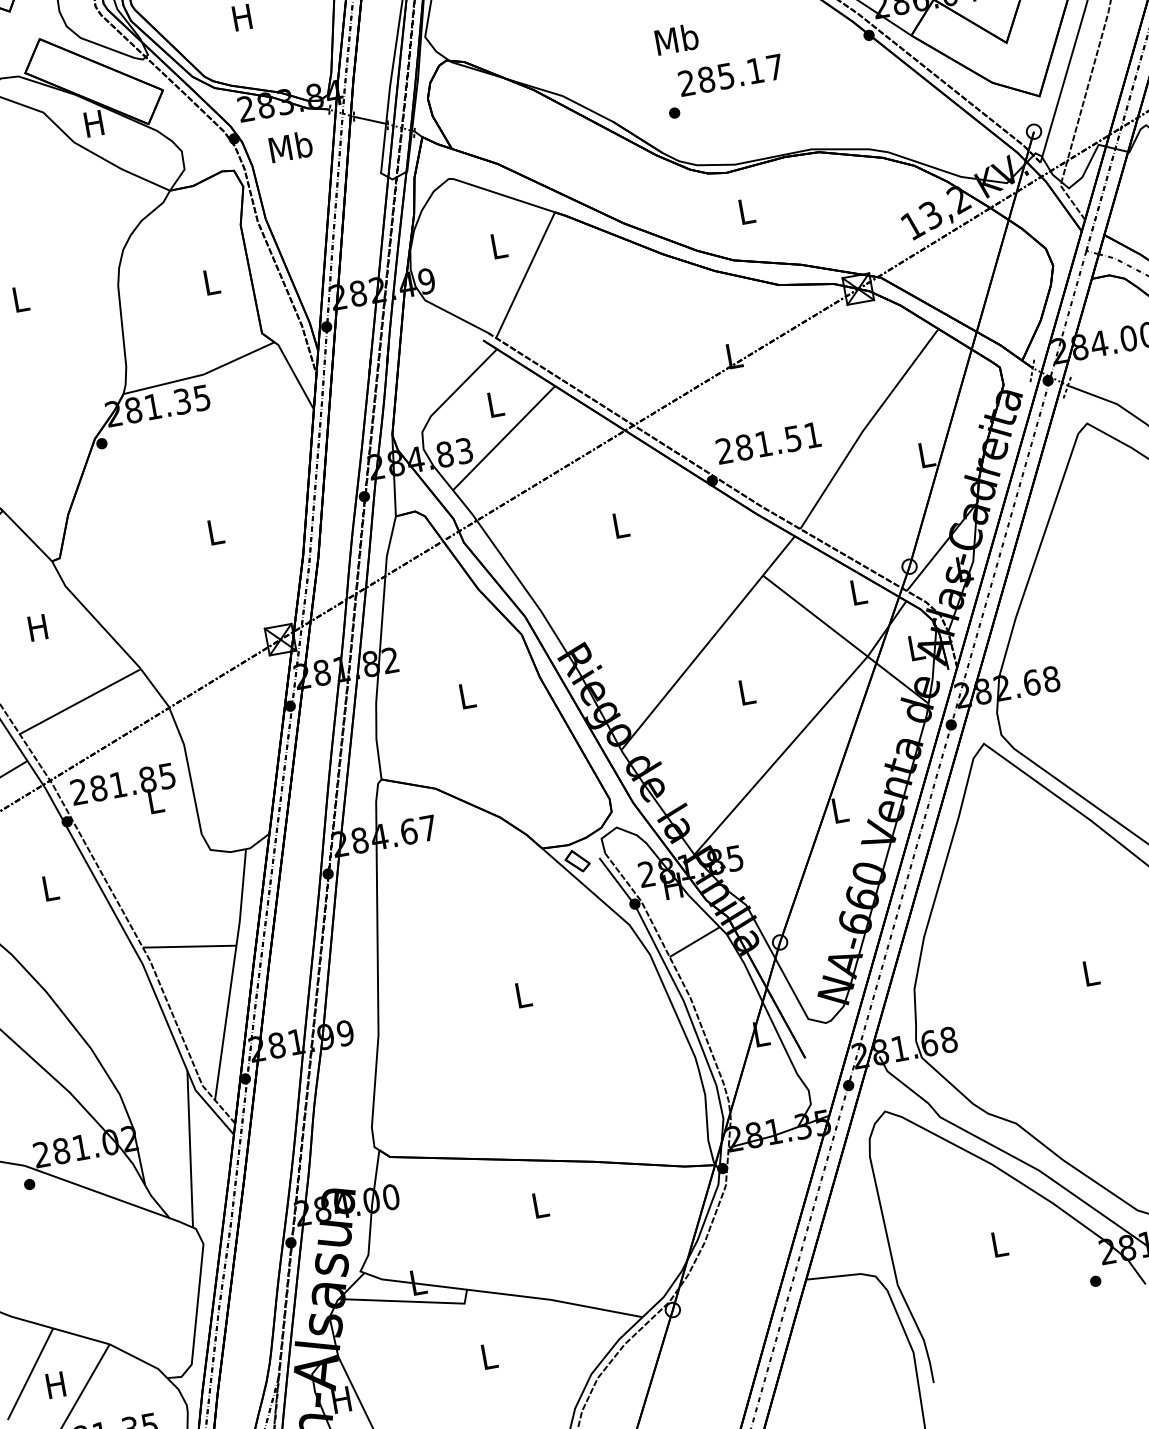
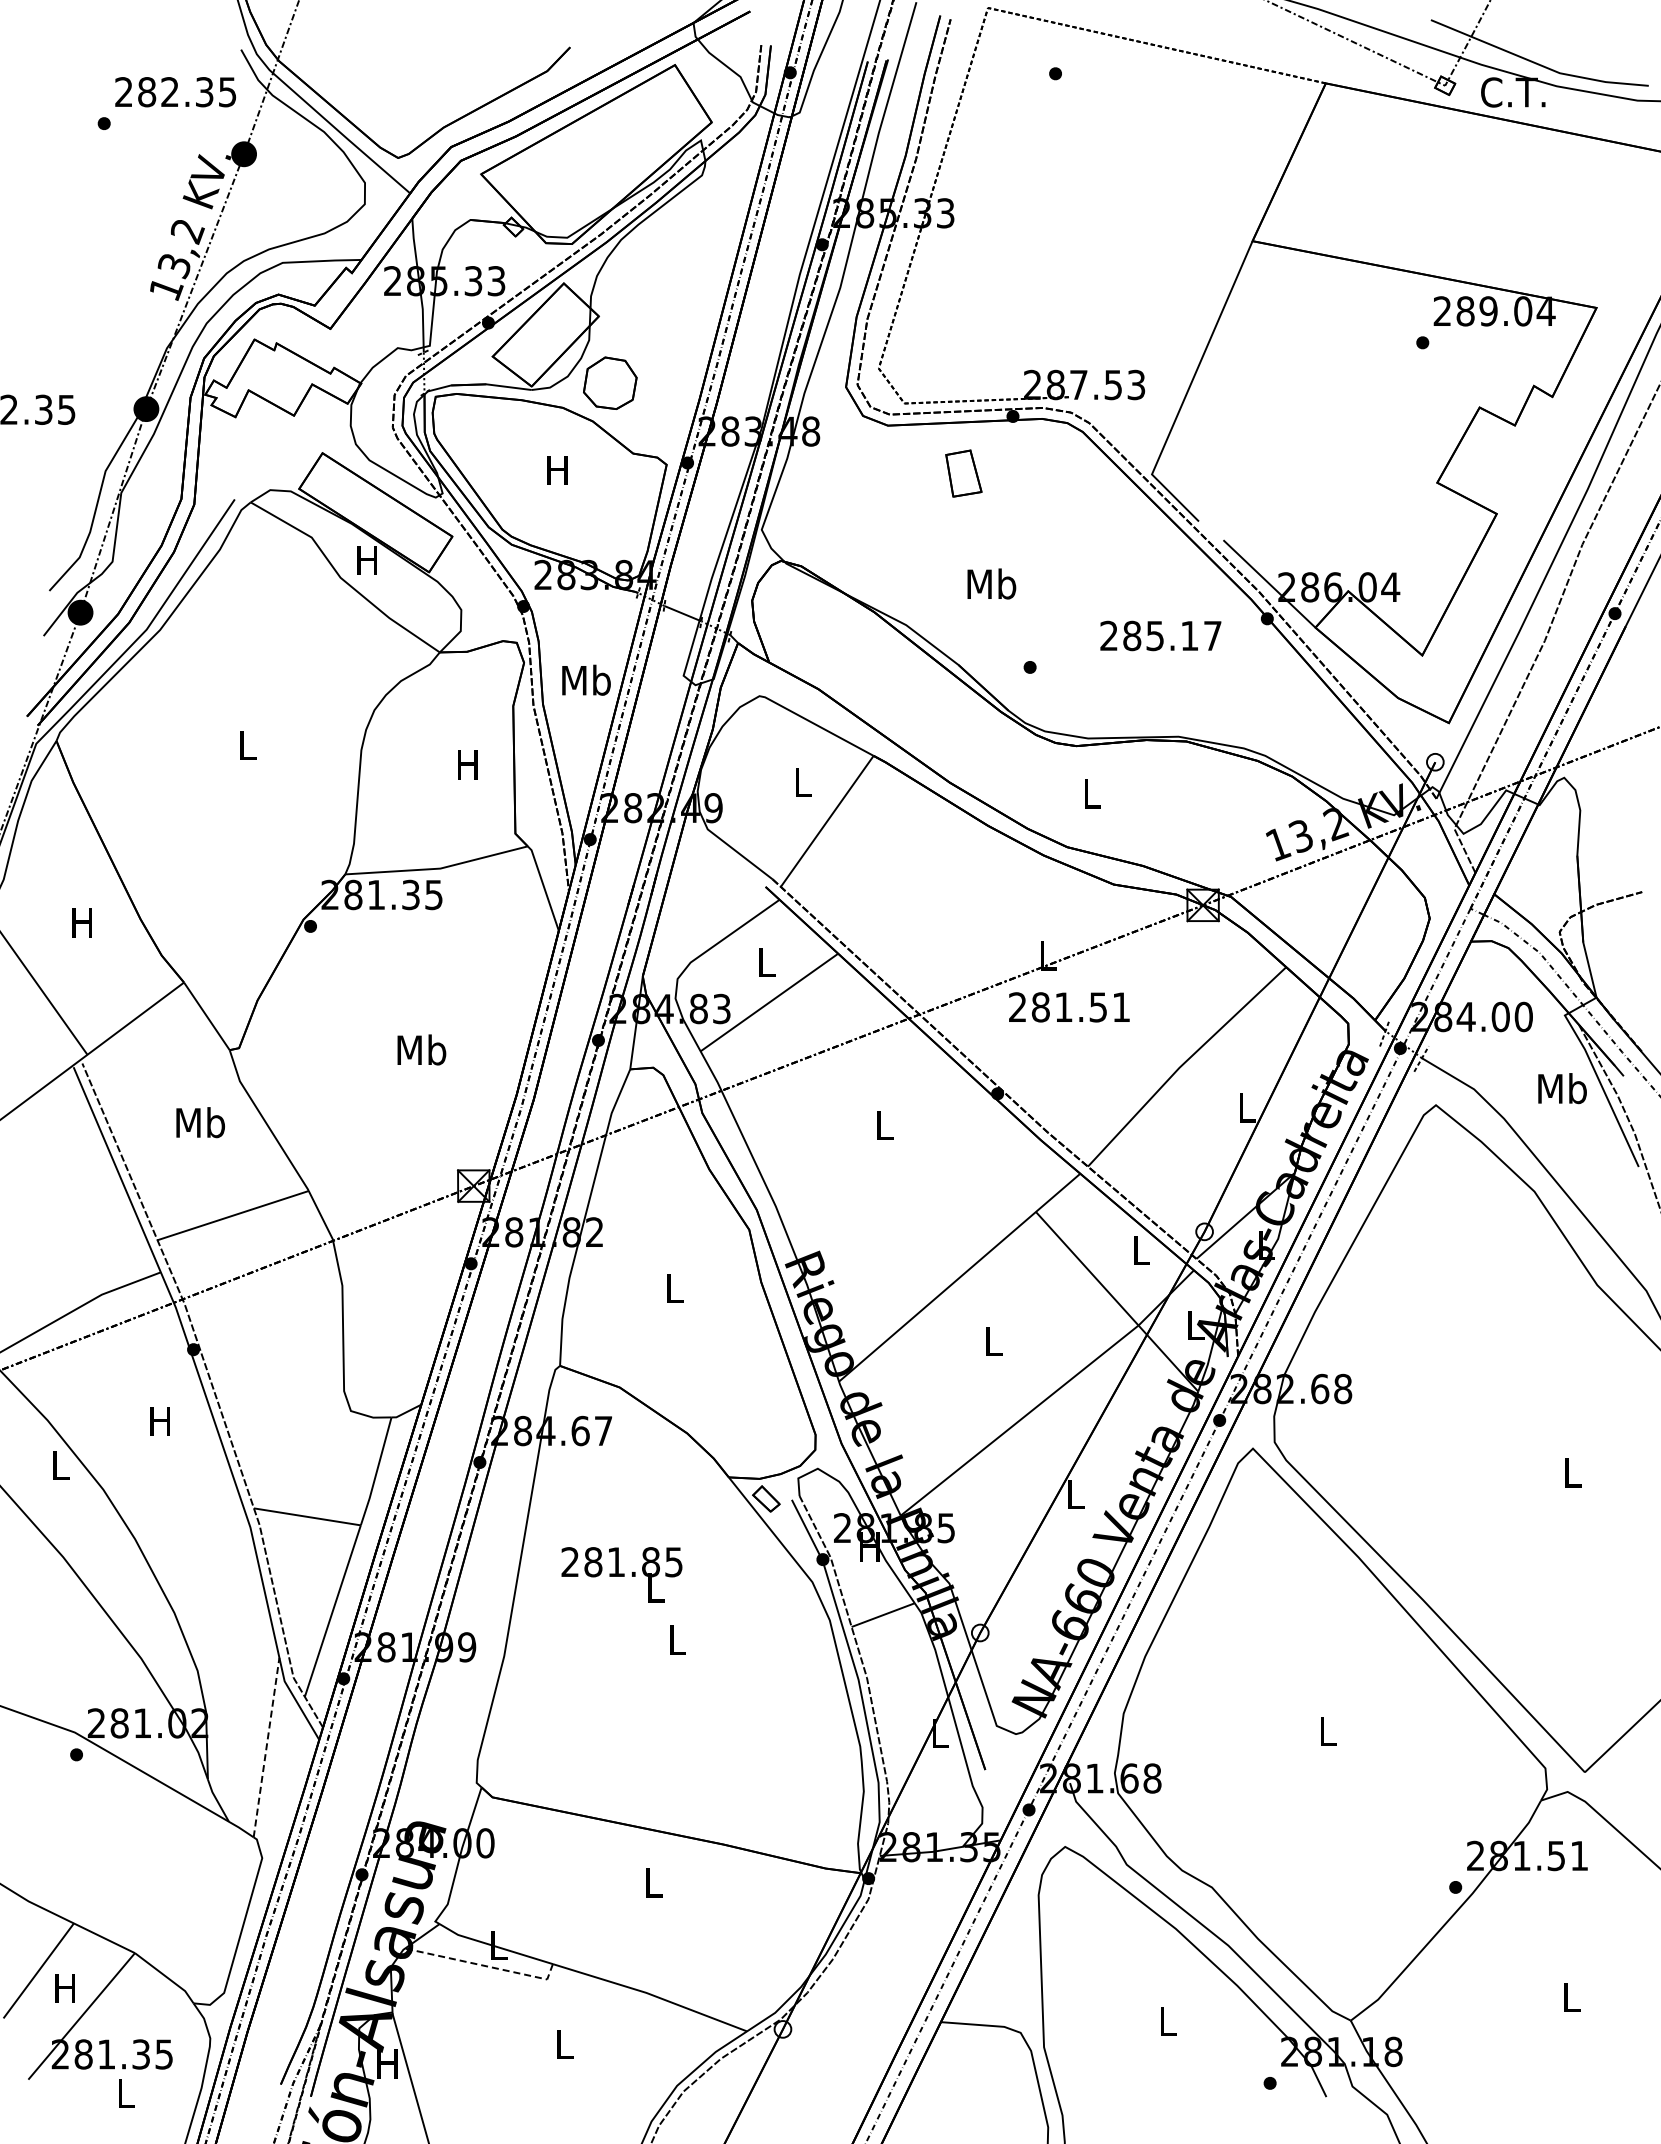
text: (676, 39) -> (991, 583), moved
text: (730, 74) -> (1160, 635), moved
text: (290, 146) -> (586, 679), moved
text: (210, 281) -> (467, 764), L -> H
text: (768, 443) -> (1069, 1007), moved
text: (215, 531) -> (421, 1049), L -> Mb
text: (38, 627) -> (200, 1122), H -> Mb
text: (124, 794) -> (621, 1574), moved
text: (49, 888) -> (159, 1421), L -> H
line: (190, 1149) -> (266, 1747), solid -> dashed
line: (409, 1301) -> (484, 1965), solid -> dashed

